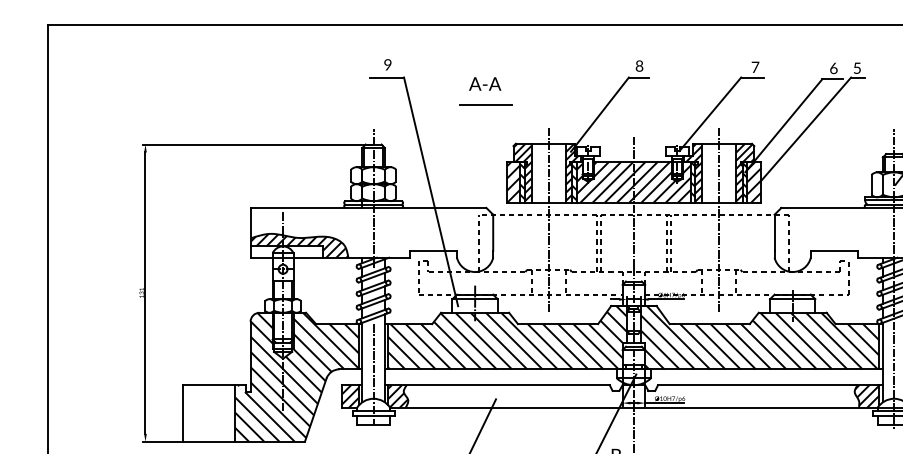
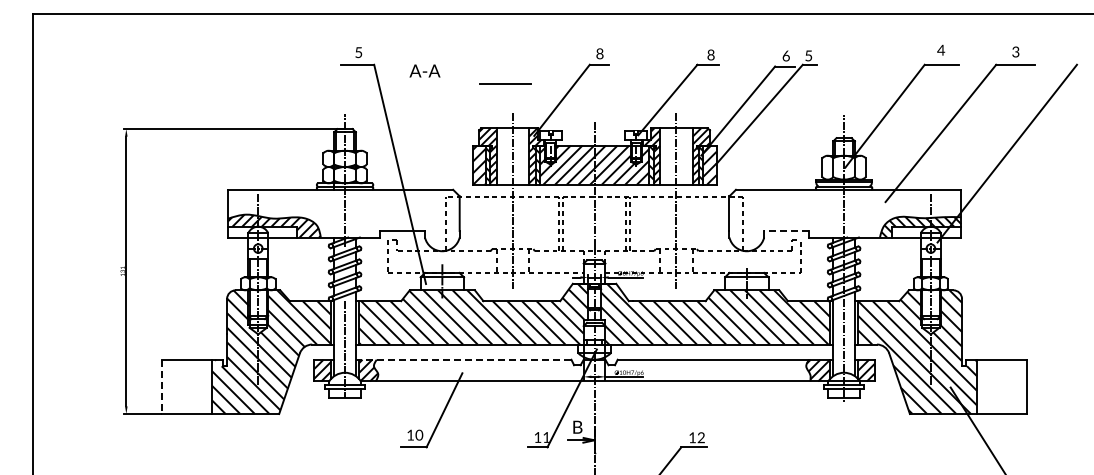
text: (387, 64) -> (358, 52), 9 -> 5
text: (754, 66) -> (710, 54), 7 -> 8
text: (484, 83) -> (424, 70), moved
line: (485, 104) -> (505, 83), moved
line: (834, 251) -> (786, 231), solid -> dashed
line: (497, 384) -> (463, 359), solid -> dashed
line: (183, 414) -> (162, 387), solid -> dashed

